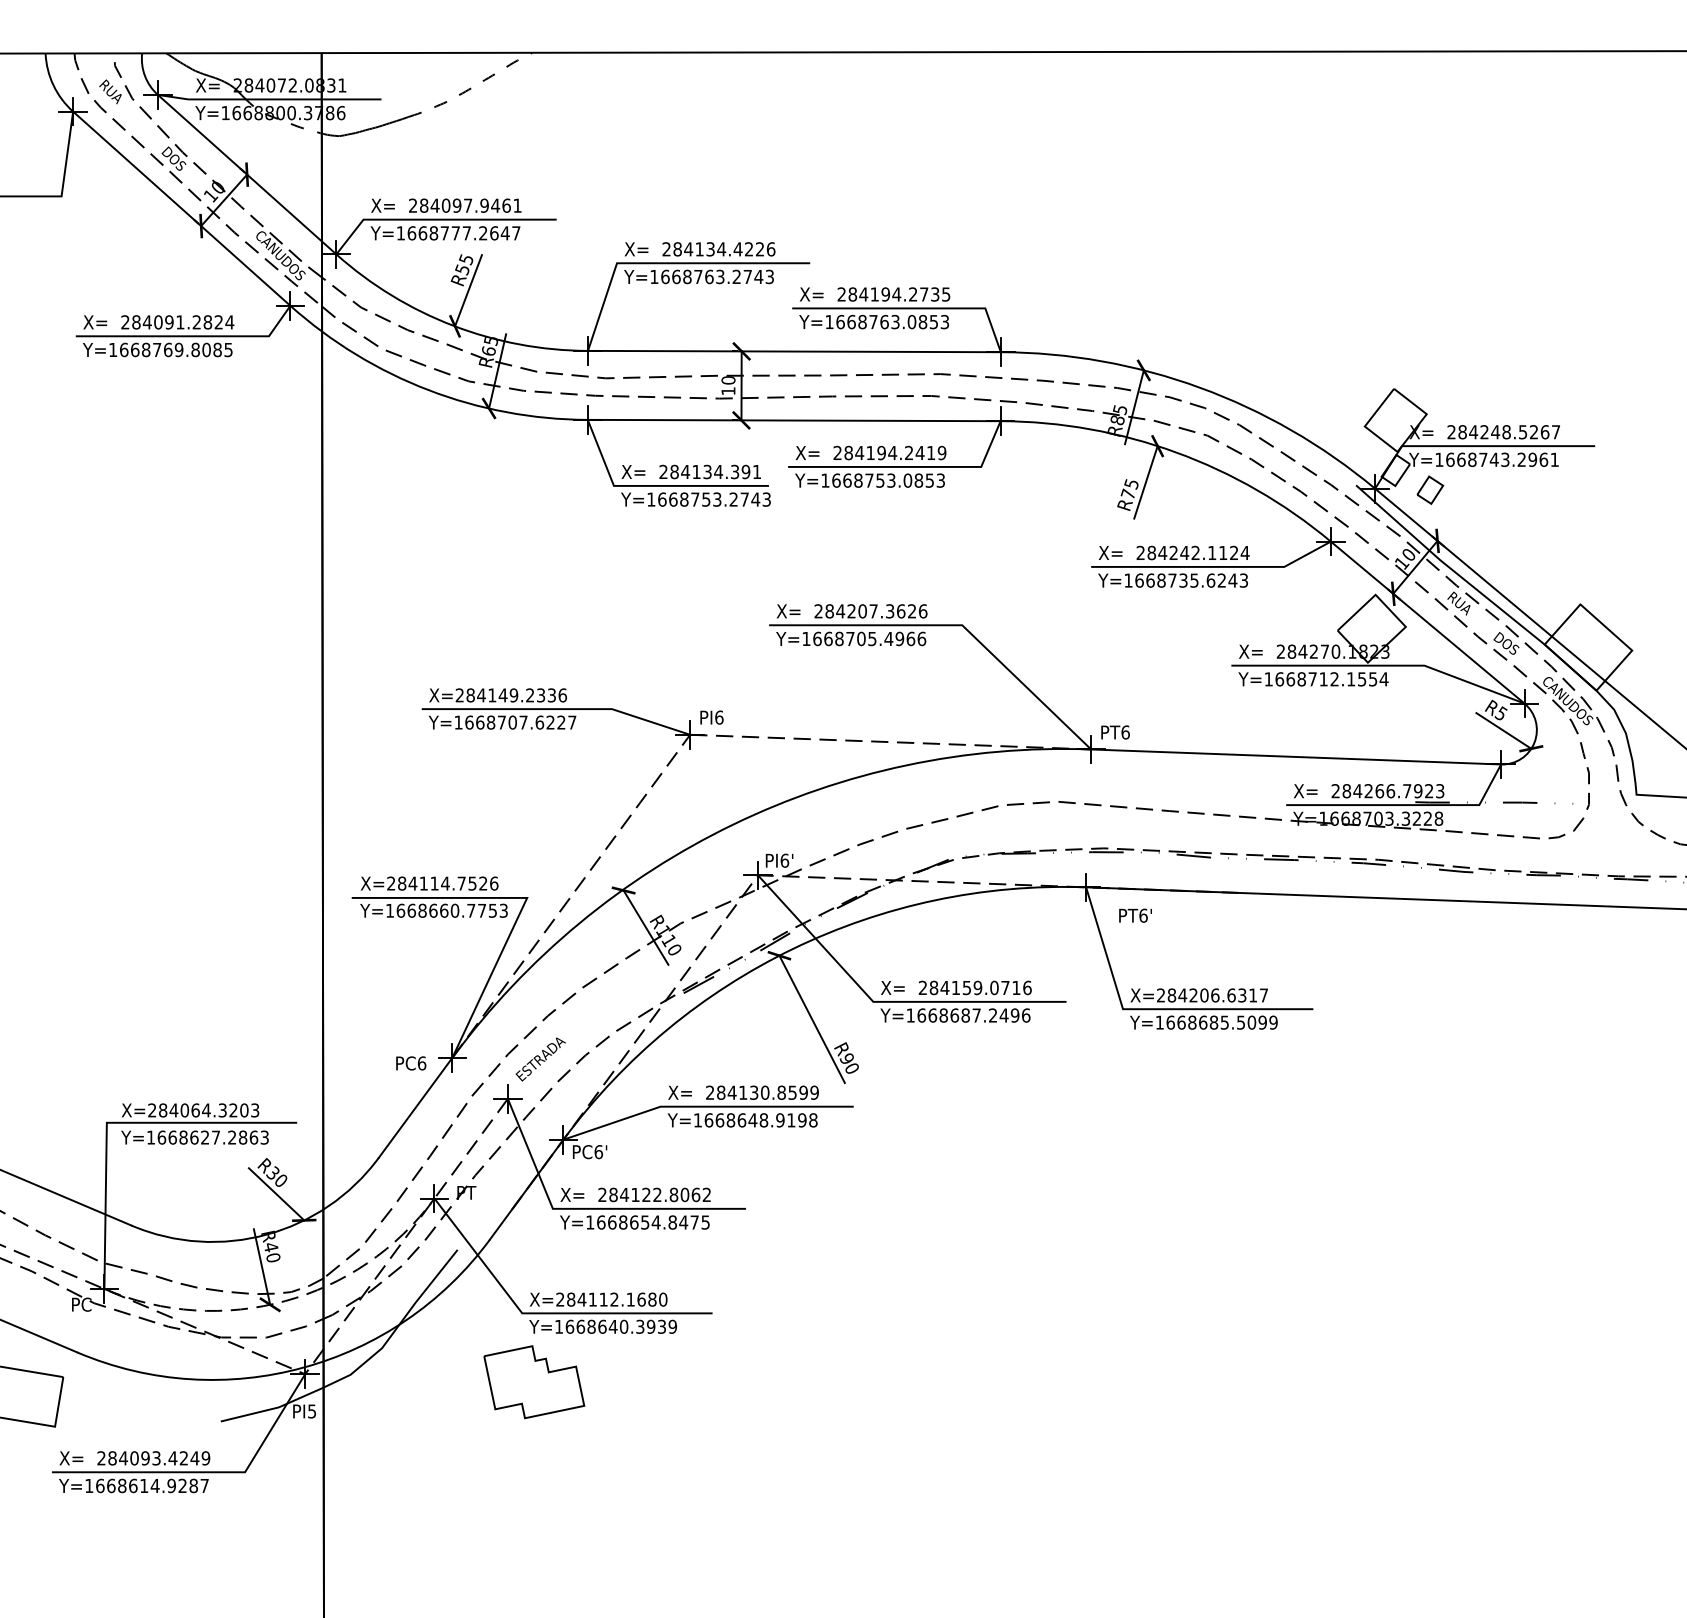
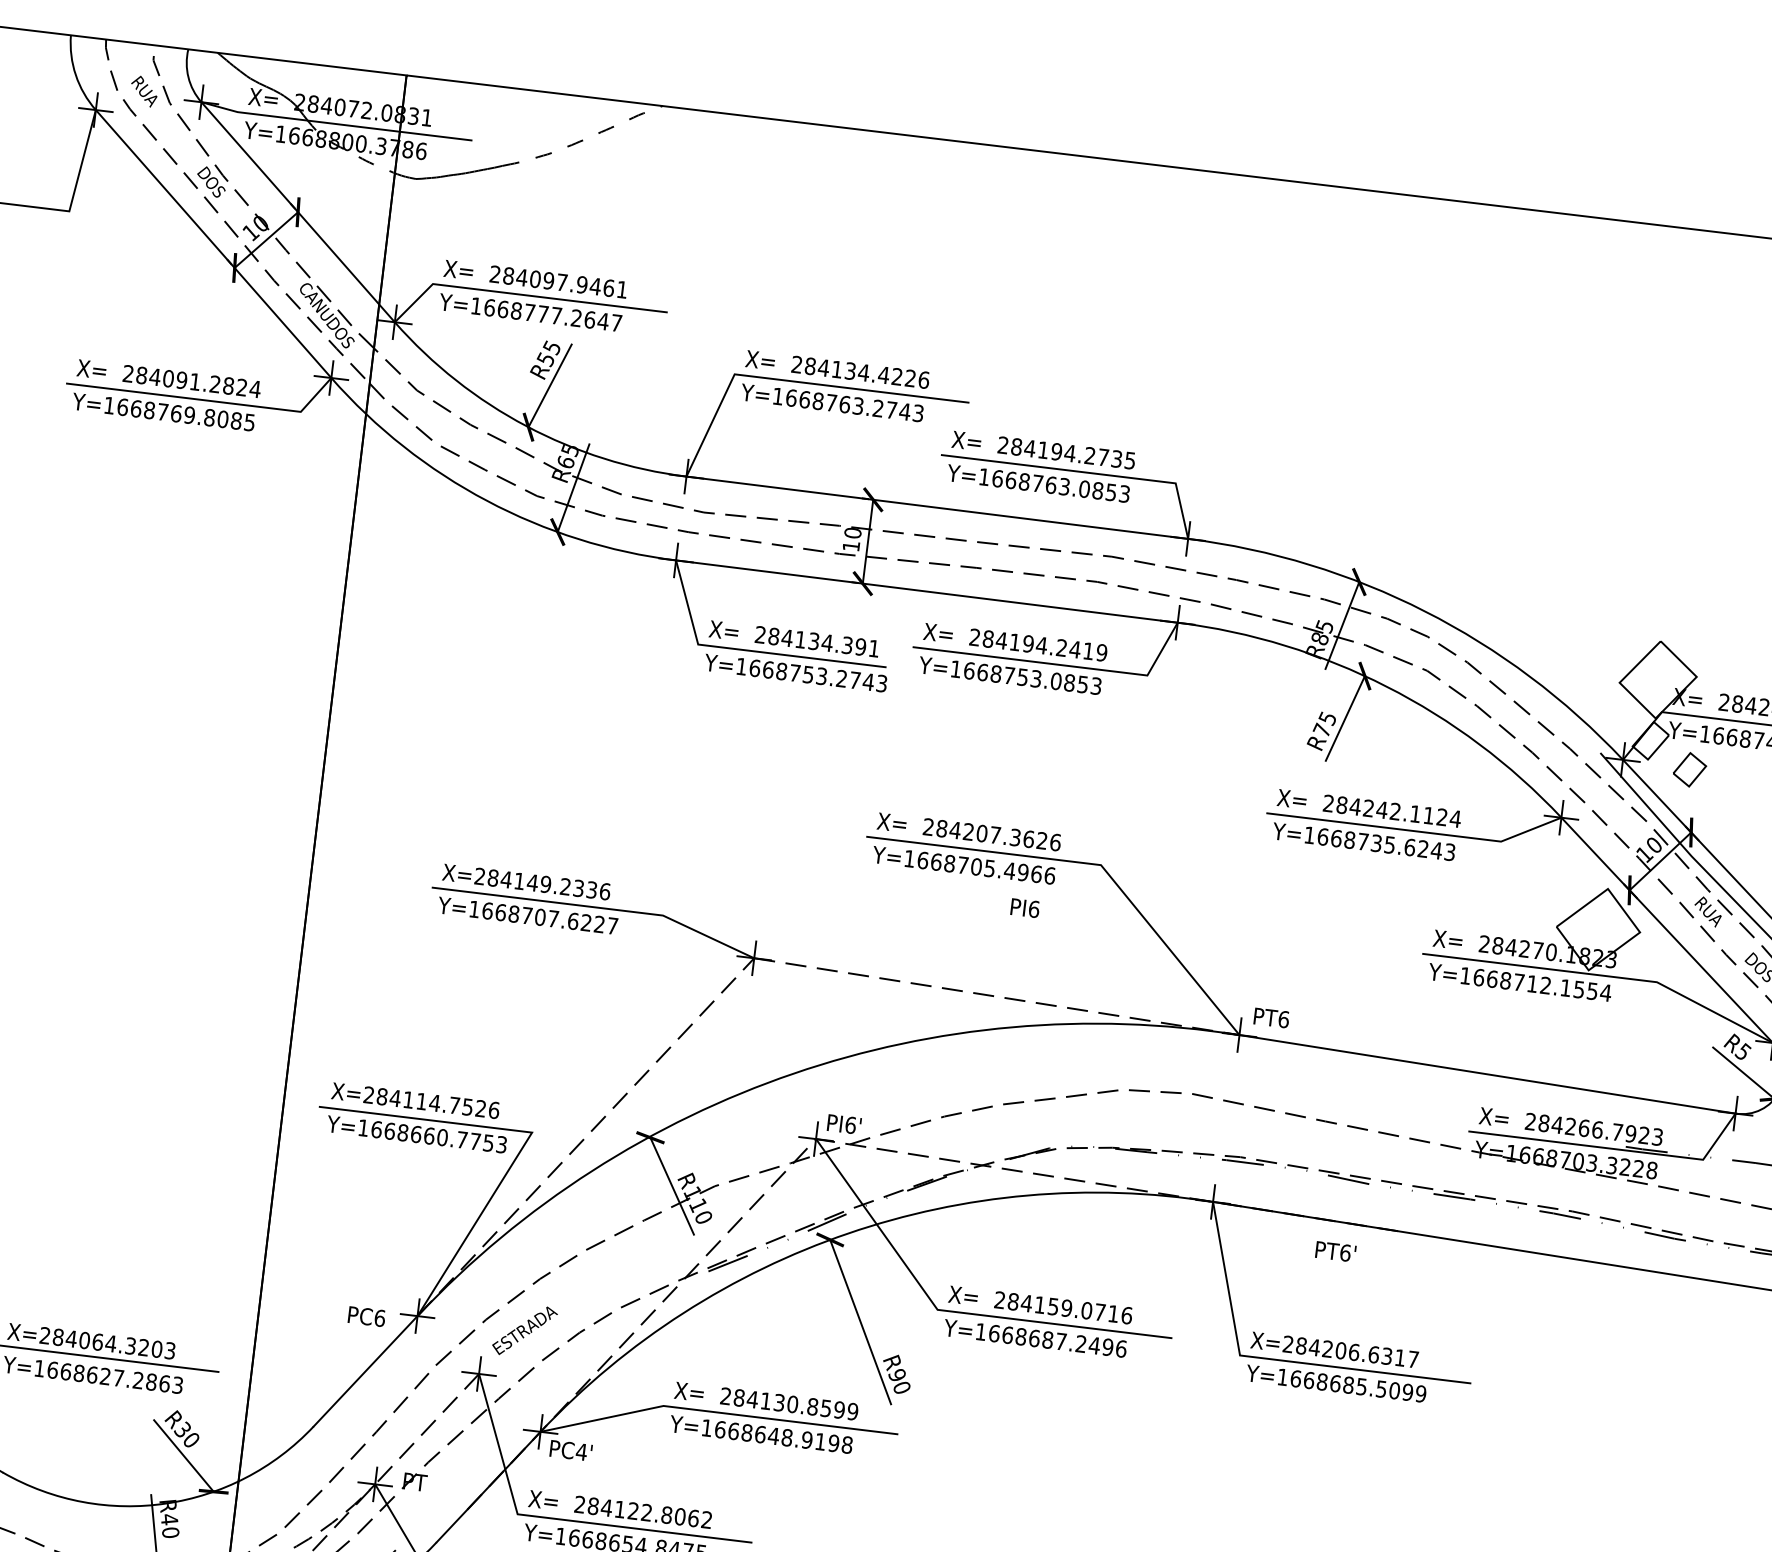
text: (711, 717) -> (1024, 907), moved
text: (1135, 915) -> (1335, 1251), moved
text: (598, 1152) -> (581, 1452), PC6' -> PC4'

